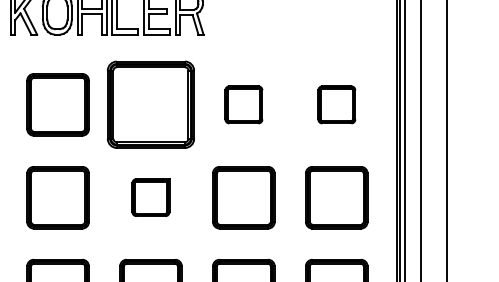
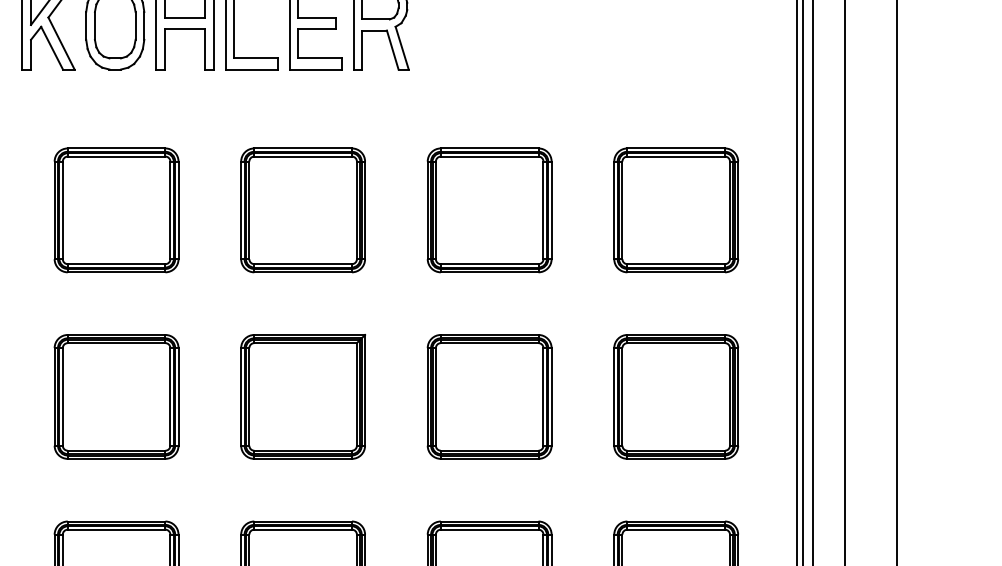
part: (150, 104) -> (302, 209), size x0.71
part: (243, 104) -> (488, 209), size x1.67
part: (336, 104) -> (675, 209), size x1.67
part: (150, 197) -> (302, 396), size x1.67

